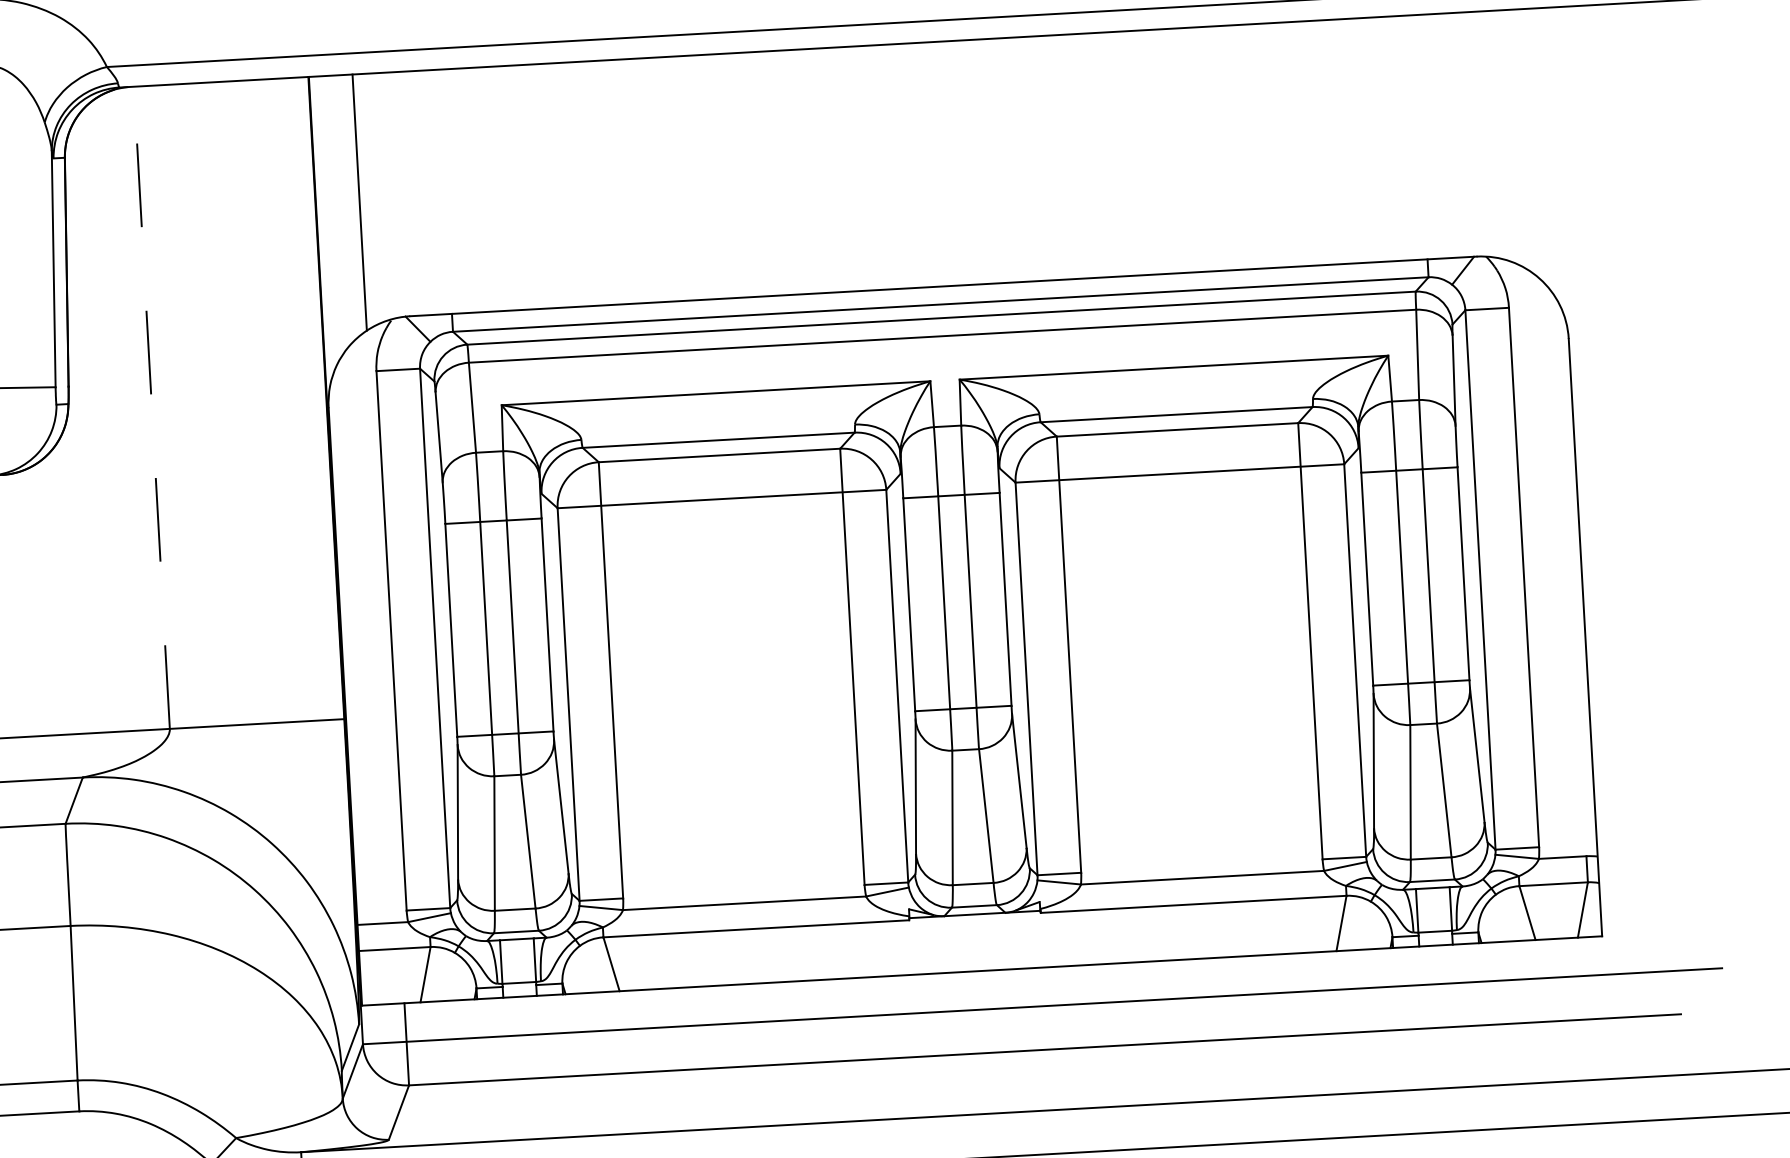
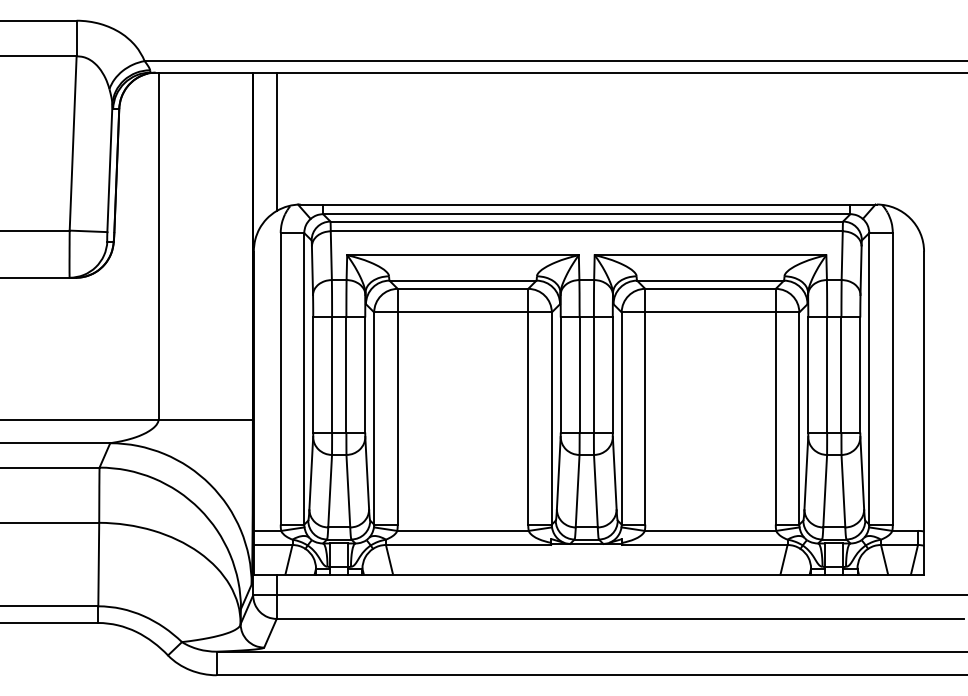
line: (151, 408) -> (158, 246), dashed -> solid

